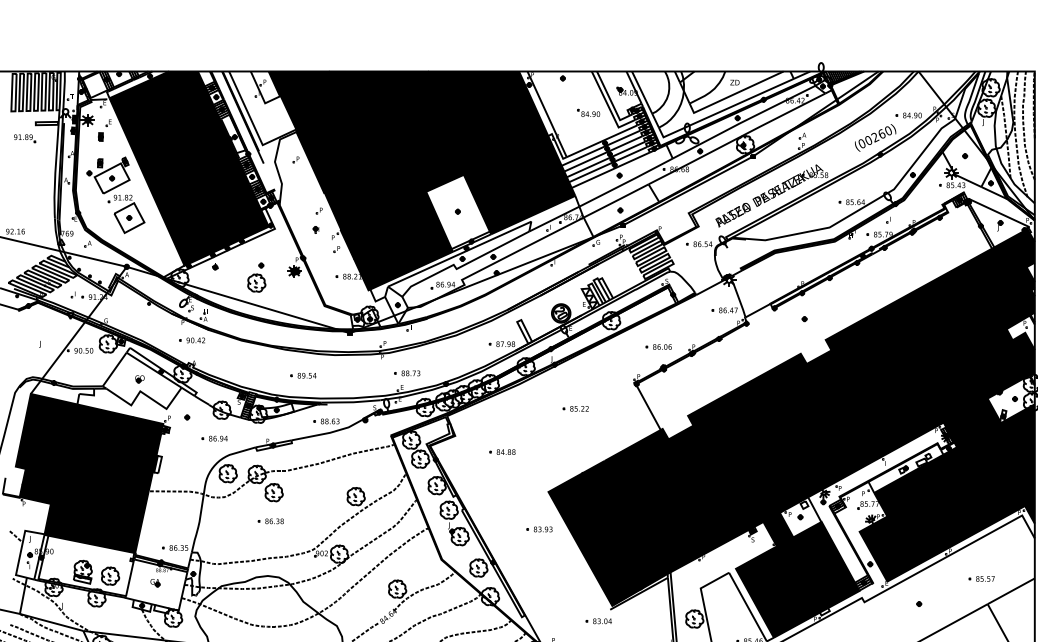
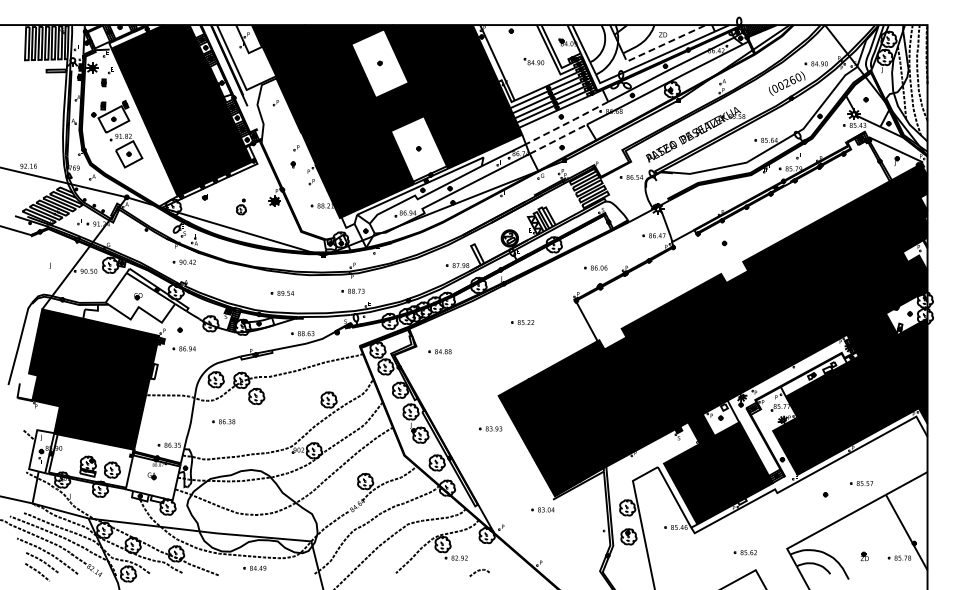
line: (733, 94) -> (661, 45), solid -> dashed
fill: (413, 115) -> (379, 63), removed
part: (24, 138) -> (36, 84), removed
line: (626, 183) -> (567, 123), solid -> dashed
line: (617, 200) -> (559, 138), solid -> dashed
part: (256, 277) -> (241, 206), size x0.6
part: (406, 372) -> (352, 290), moved
part: (213, 438) -> (183, 348), moved
part: (501, 451) -> (439, 351), moved
part: (270, 521) -> (223, 421), moved
part: (981, 578) -> (861, 483), moved

